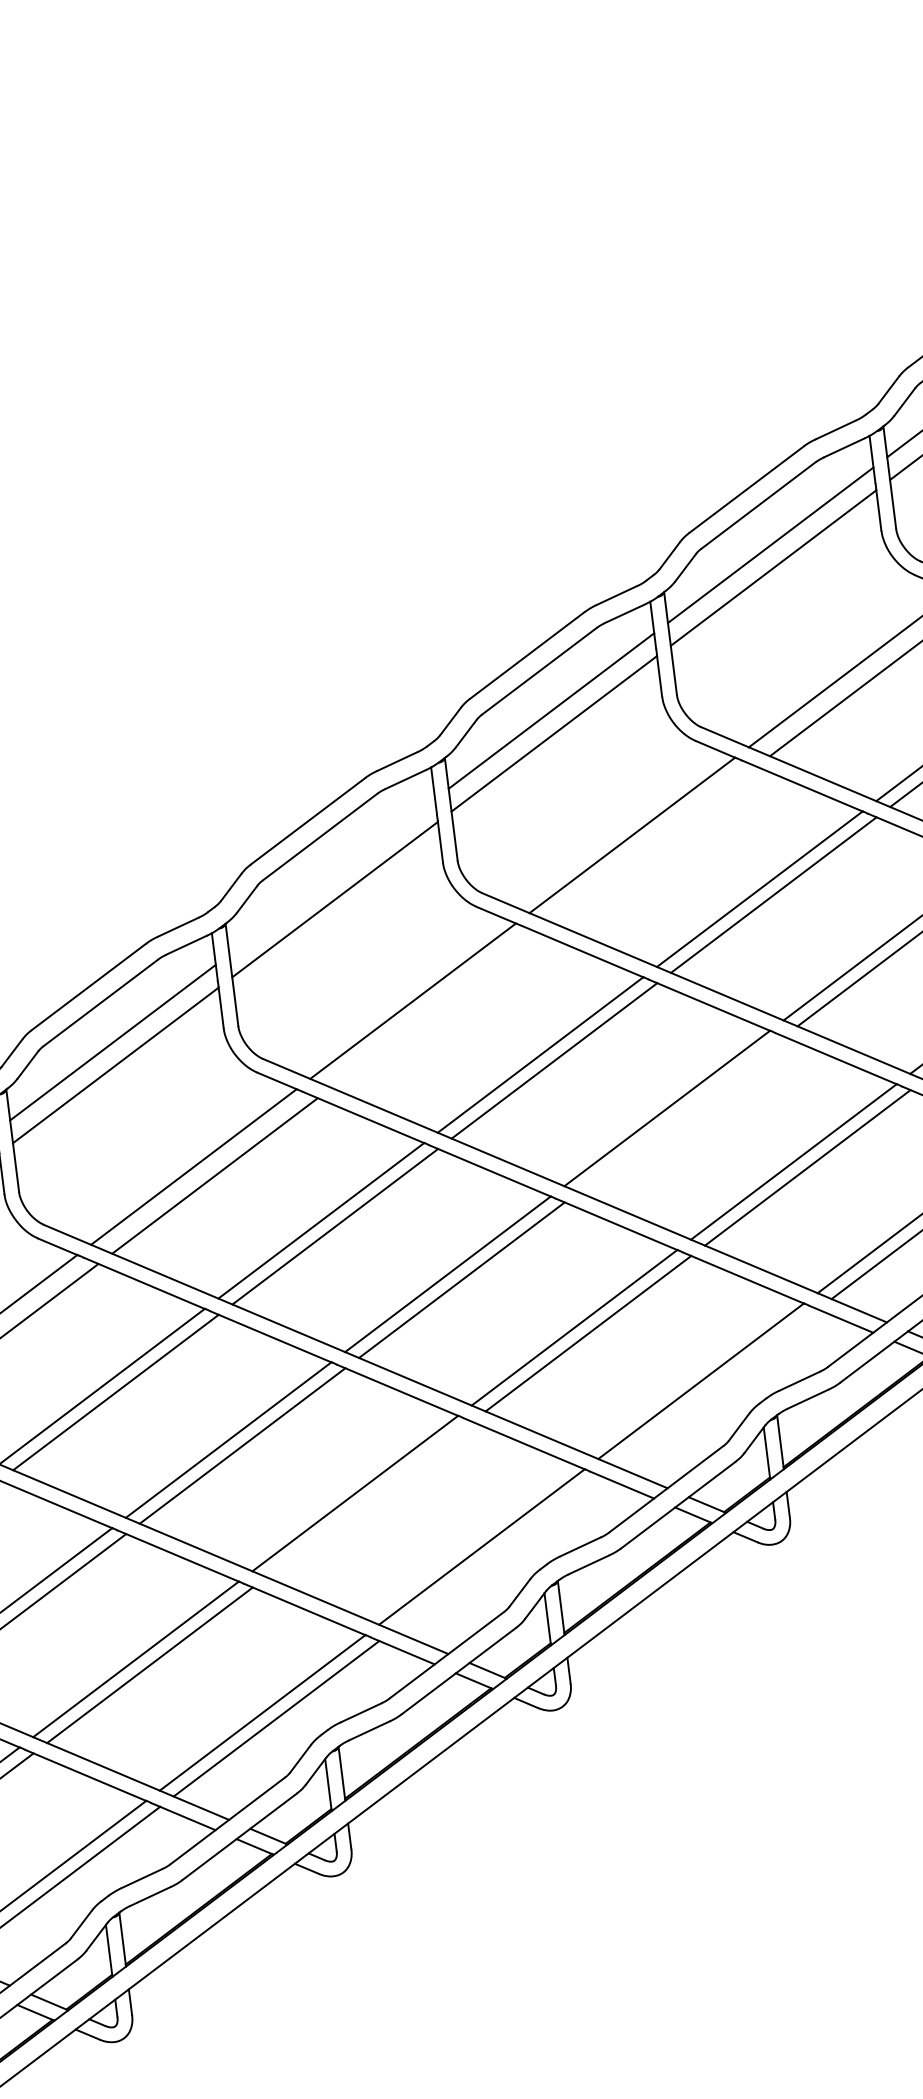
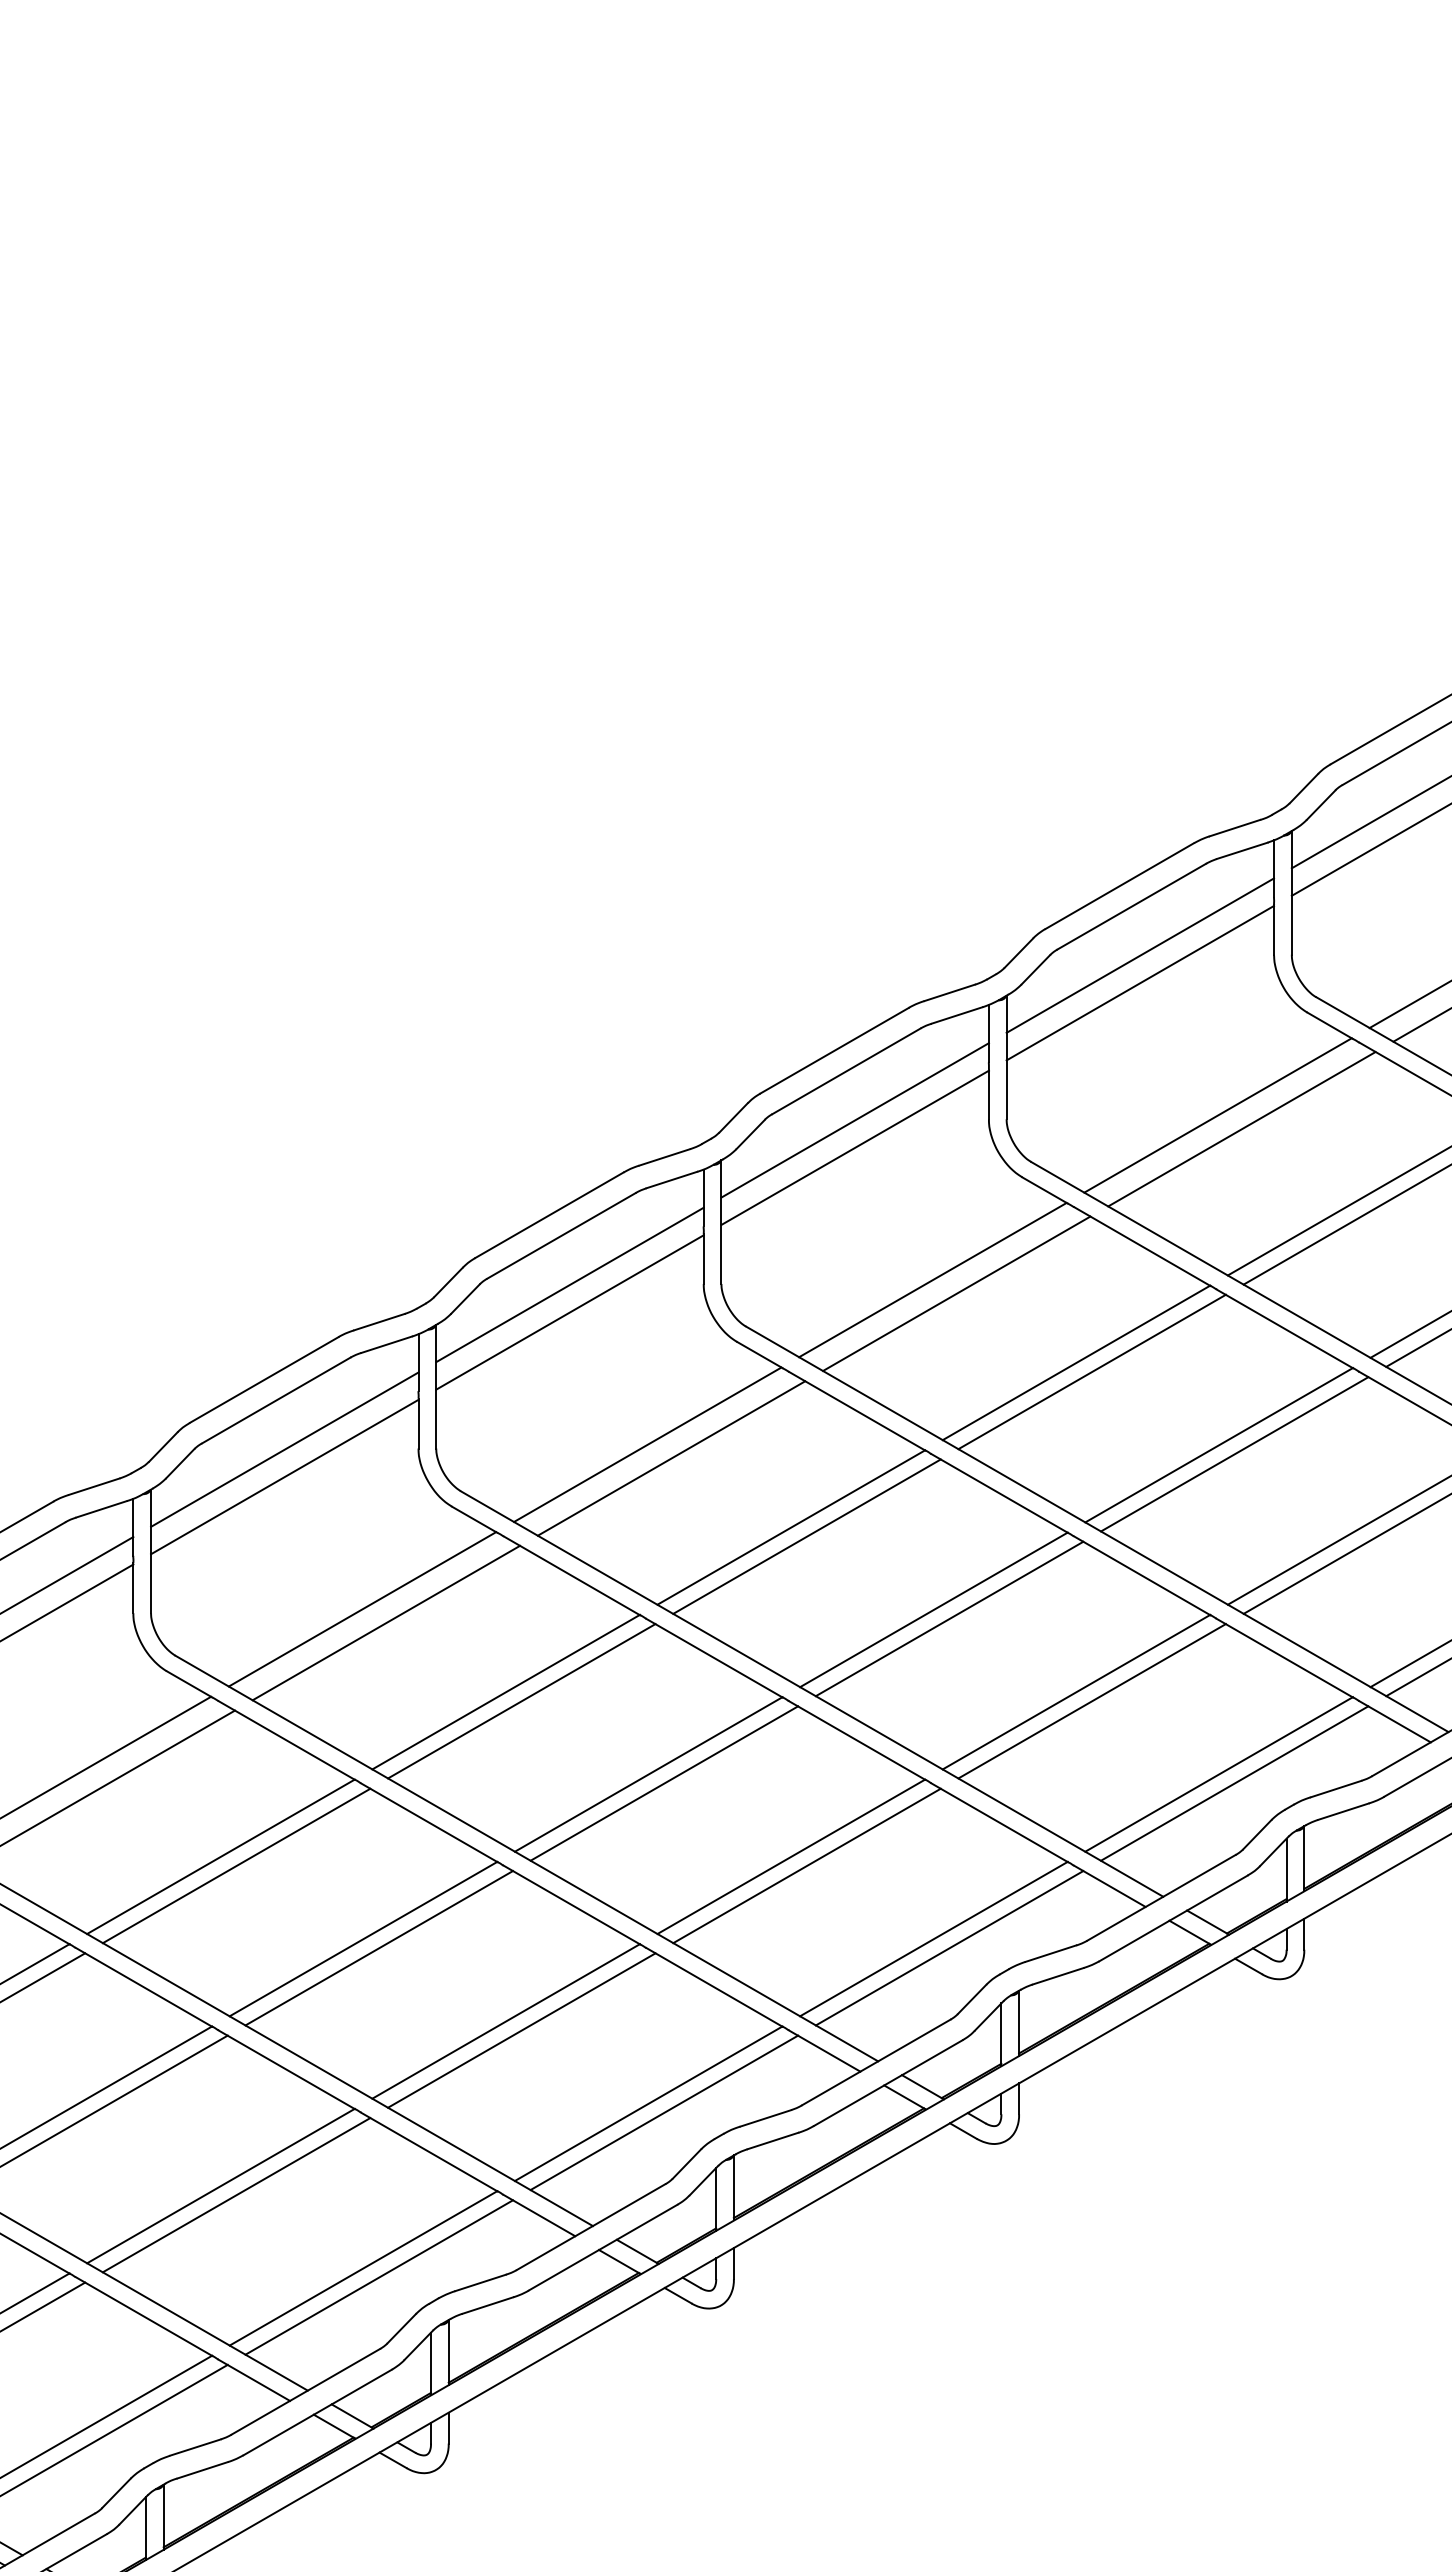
line: (653, 844) -> (1241, 1129), added
line: (331, 877) -> (854, 1120), added
line: (434, 1009) -> (956, 1293), added
line: (680, 1114) -> (1234, 1454), added
line: (714, 1387) -> (1234, 1783), added
line: (368, 1499) -> (806, 1865), added
line: (495, 1553) -> (949, 1948), added

